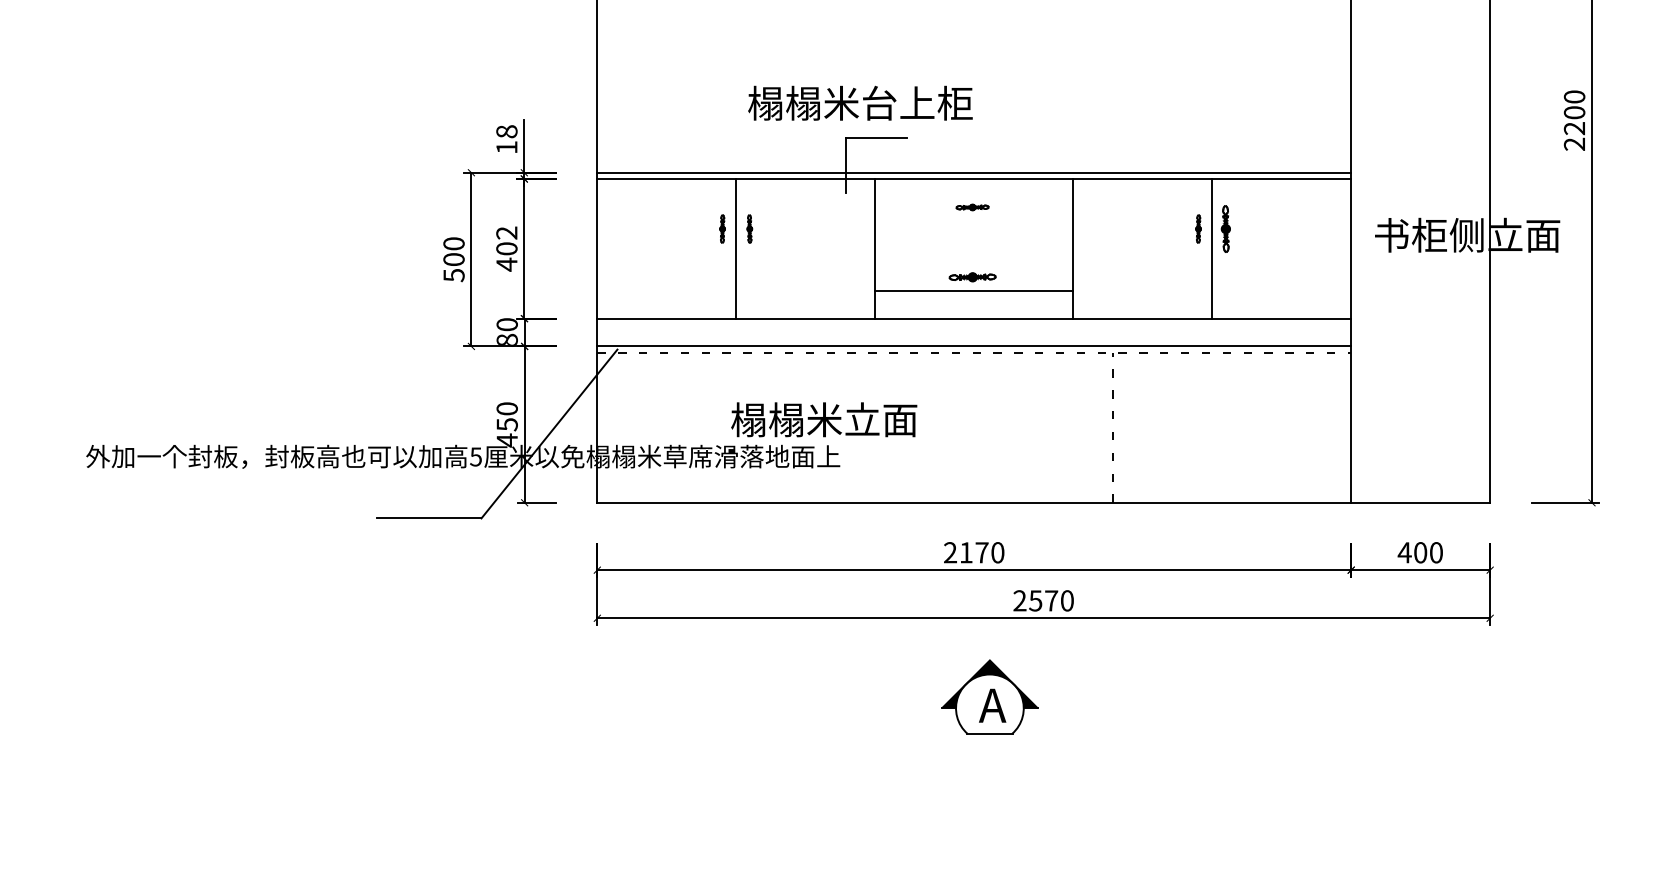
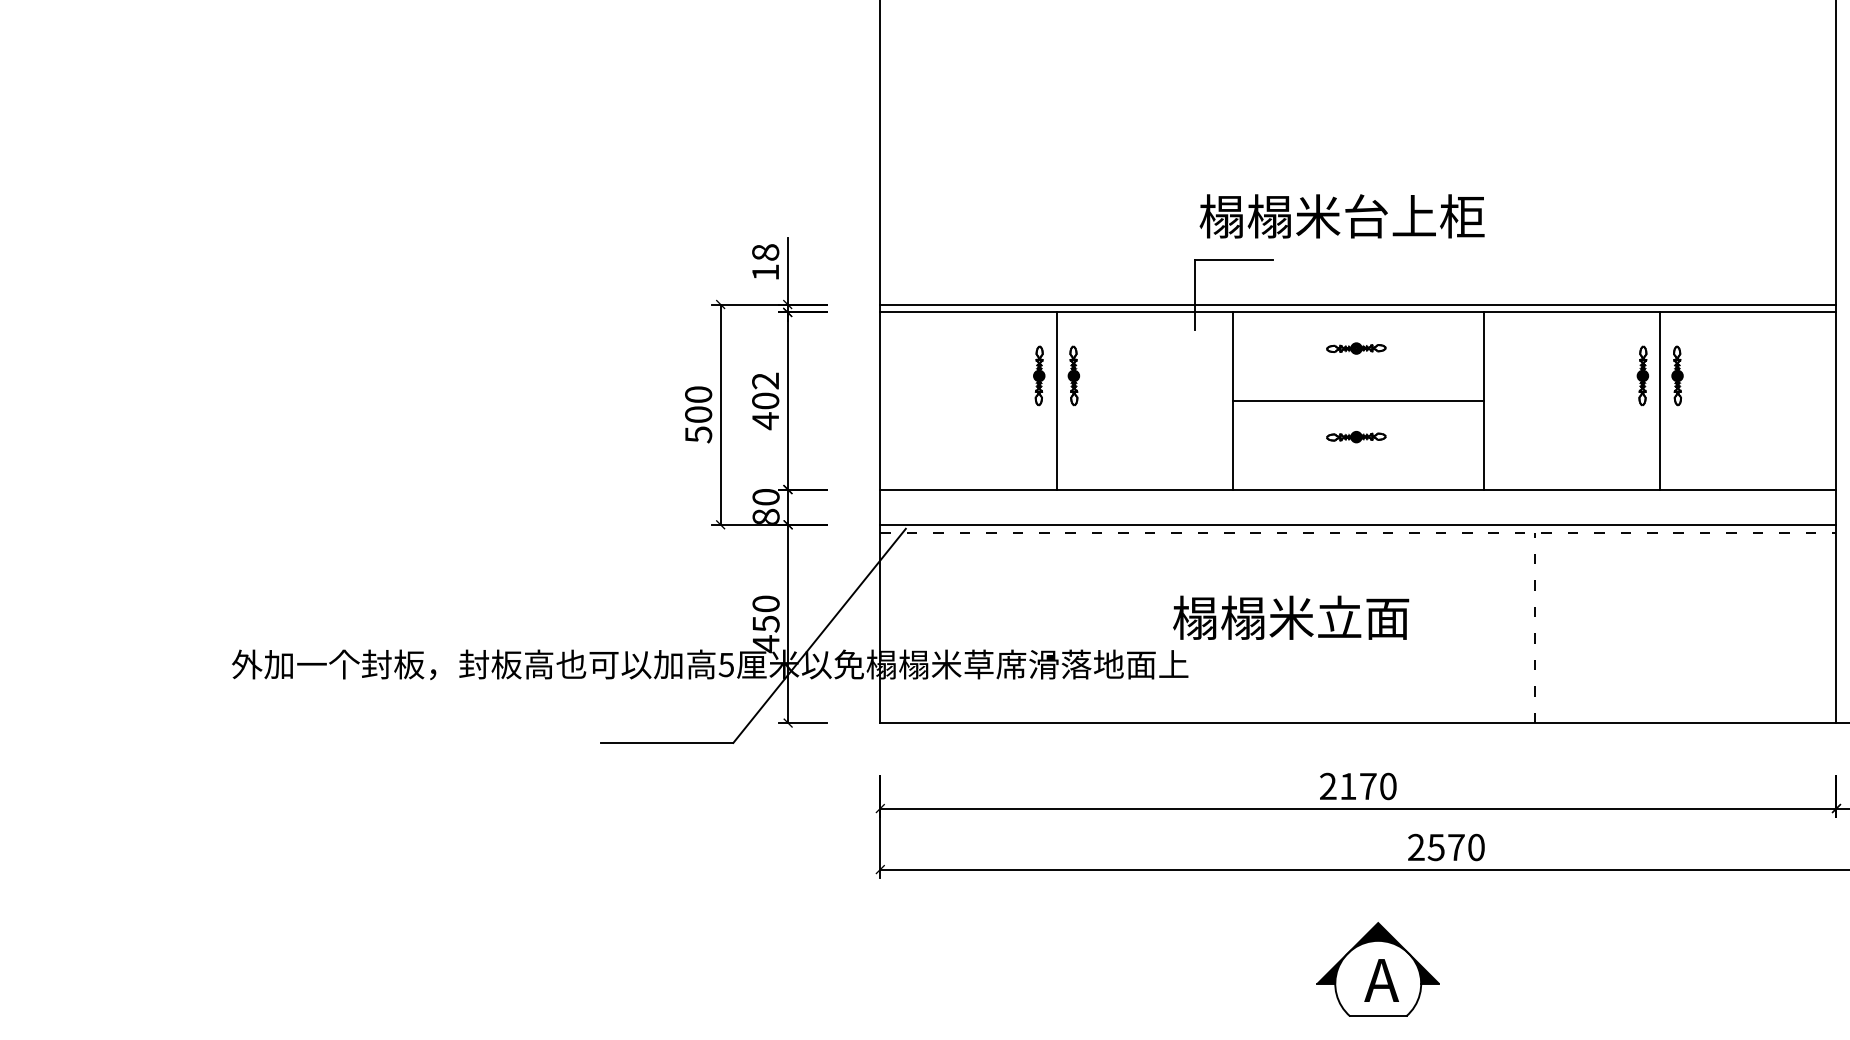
text: (860, 102) -> (1342, 215), moved
part: (972, 207) -> (1356, 348), size x1.43
part: (722, 228) -> (1039, 375), size x1.67
part: (749, 228) -> (1073, 375), size x1.67
part: (1198, 228) -> (1642, 375), size x1.67
line: (974, 290) -> (1358, 400), moved
text: (824, 419) -> (1291, 617), moved

